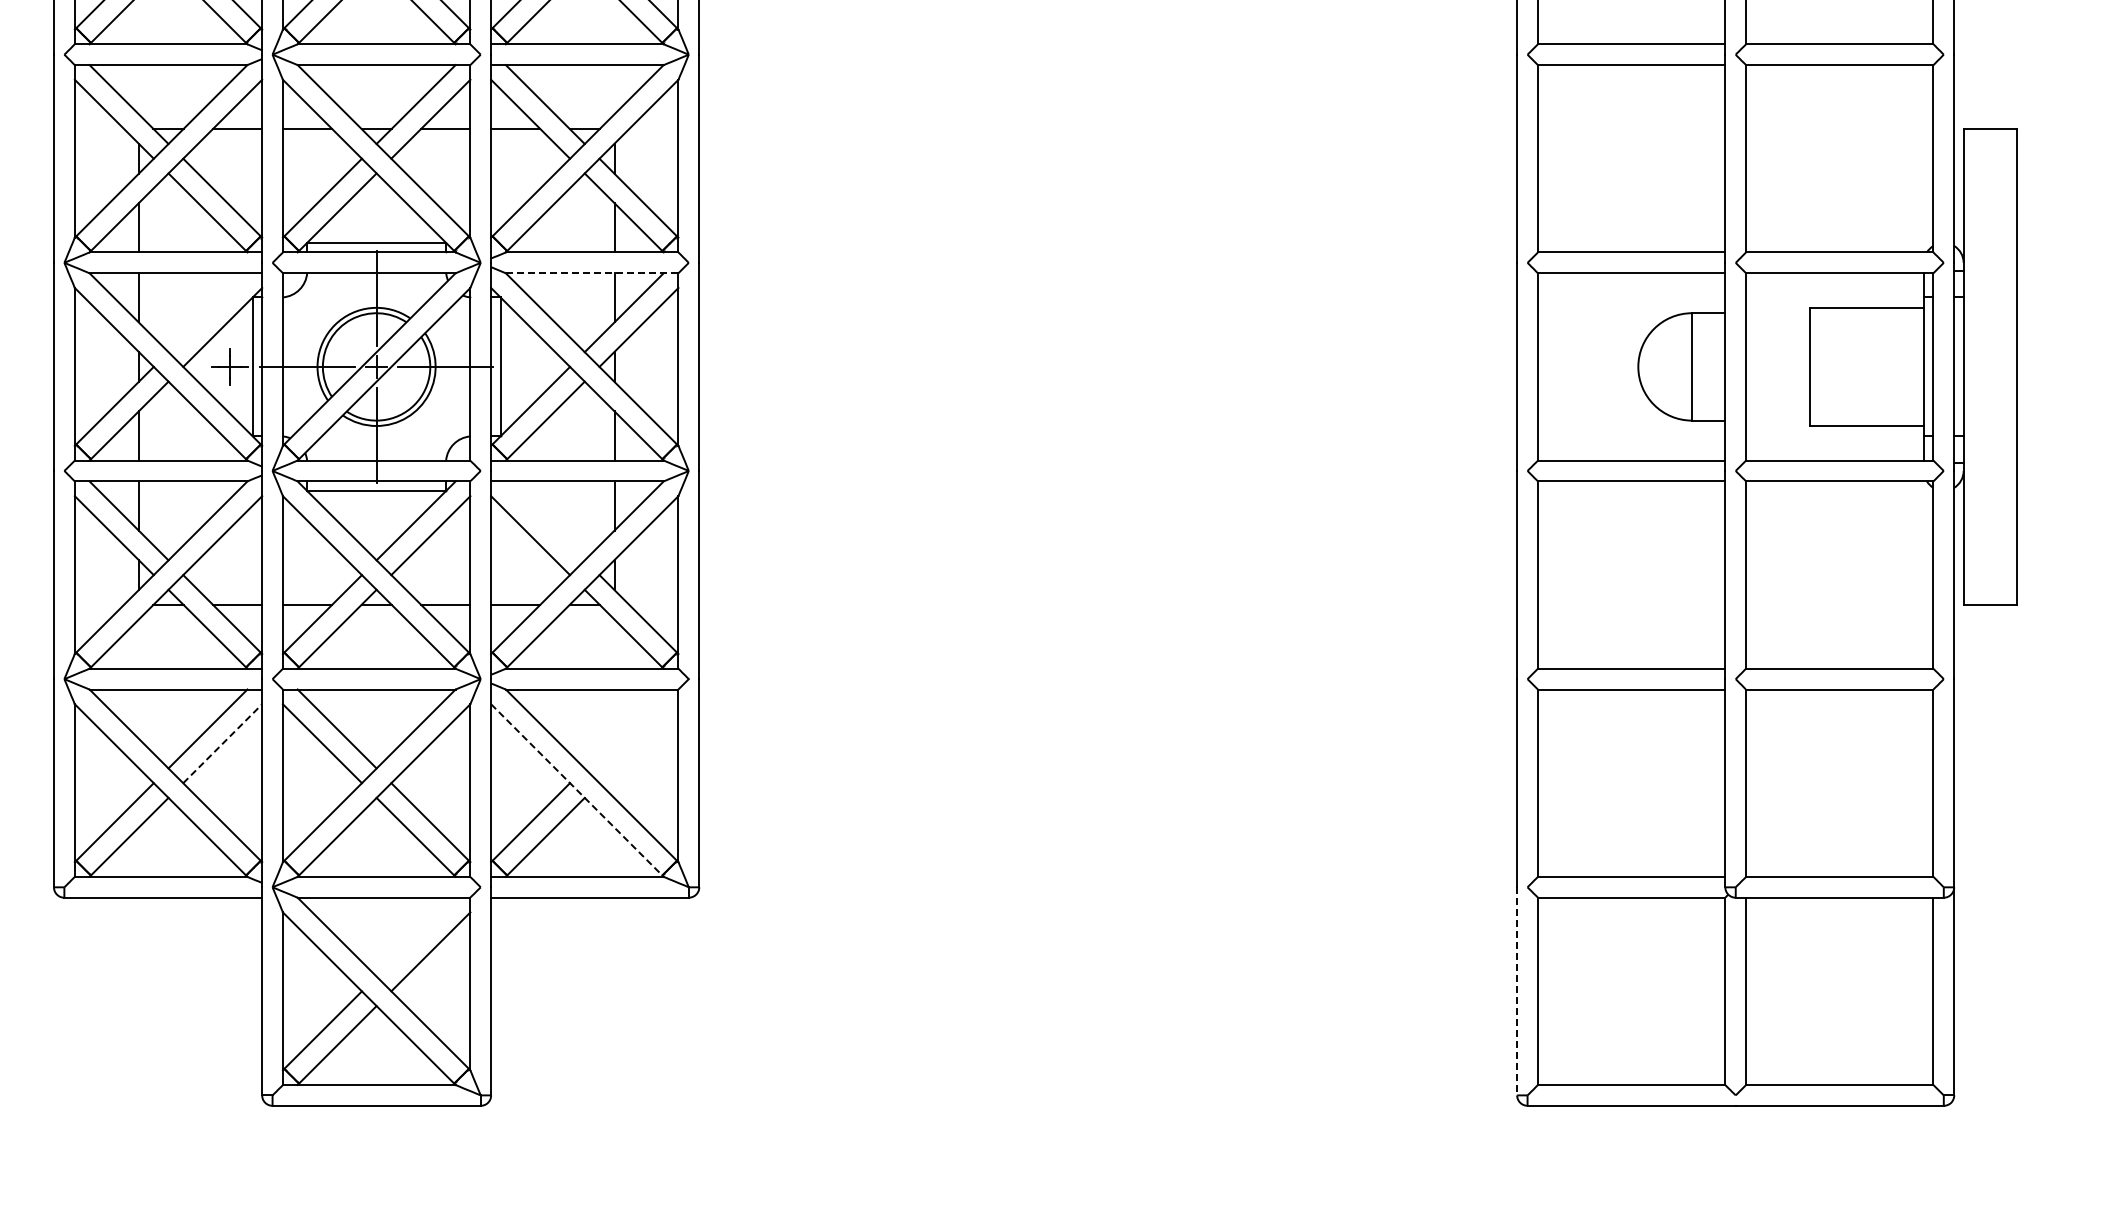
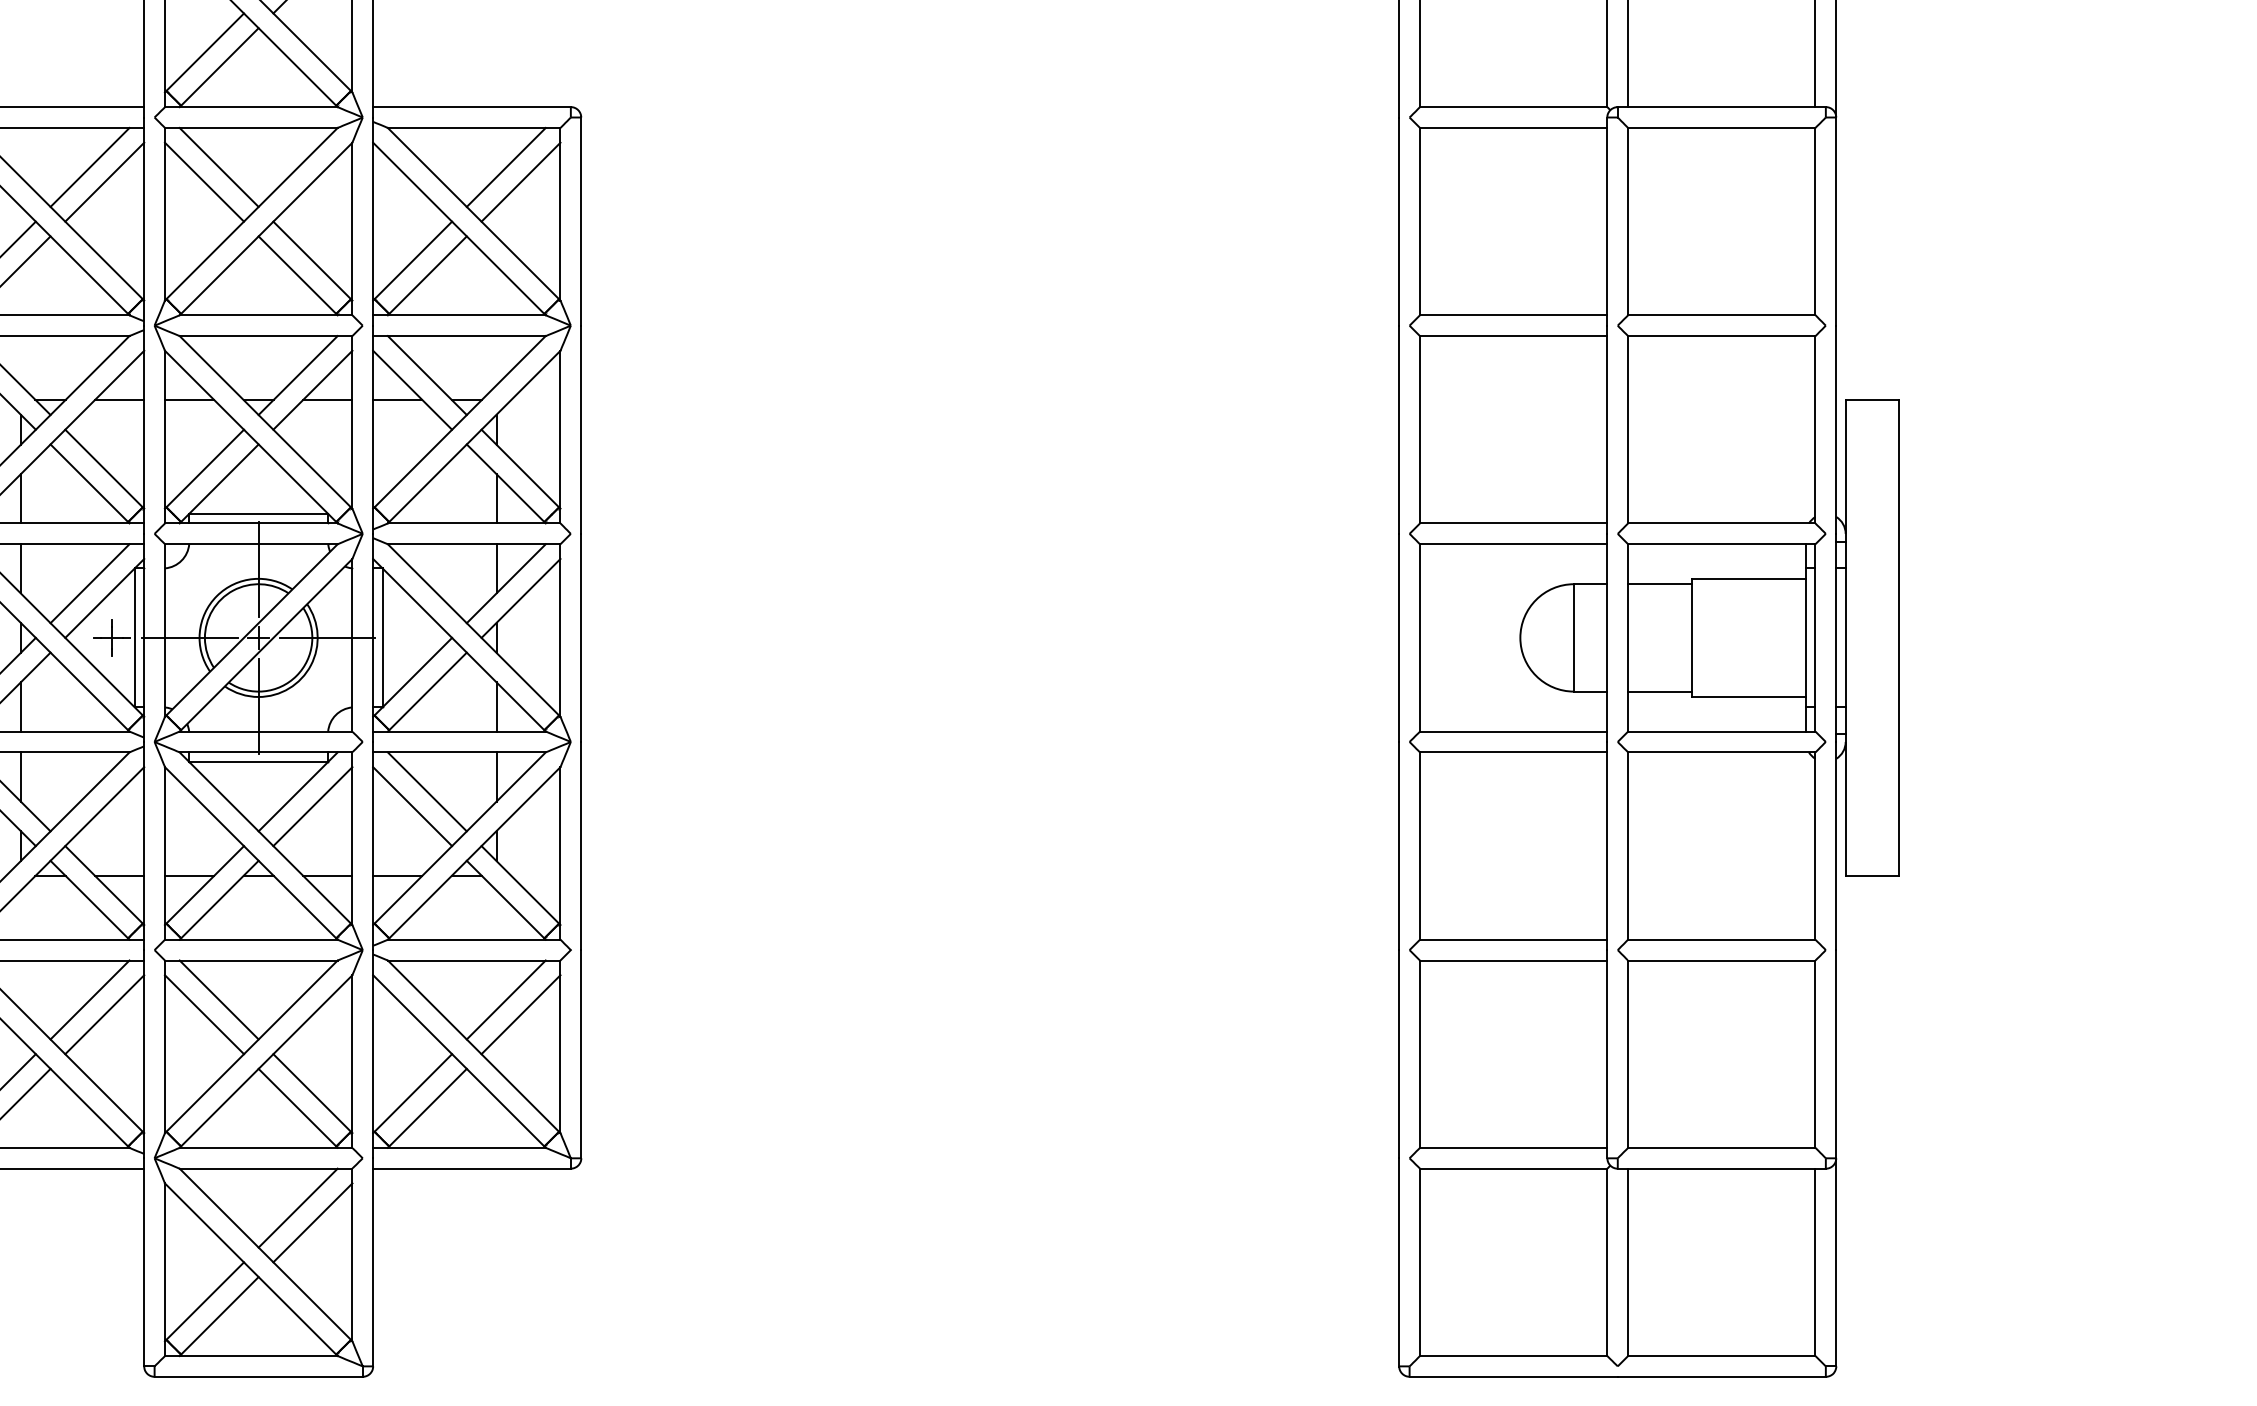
line: (592, 273) -> (474, 544), dashed -> solid
line: (207, 312) -> (89, 583), added
line: (1778, 313) -> (1660, 584), added
line: (1778, 420) -> (1660, 691), added
line: (544, 520) -> (426, 791), added
line: (623, 728) -> (505, 999), added
line: (222, 743) -> (104, 1014), dashed -> solid
line: (638, 743) -> (520, 1014), added
line: (577, 790) -> (459, 1061), dashed -> solid
line: (415, 936) -> (297, 1207), added
line: (1517, 991) -> (1399, 1262), dashed -> solid

